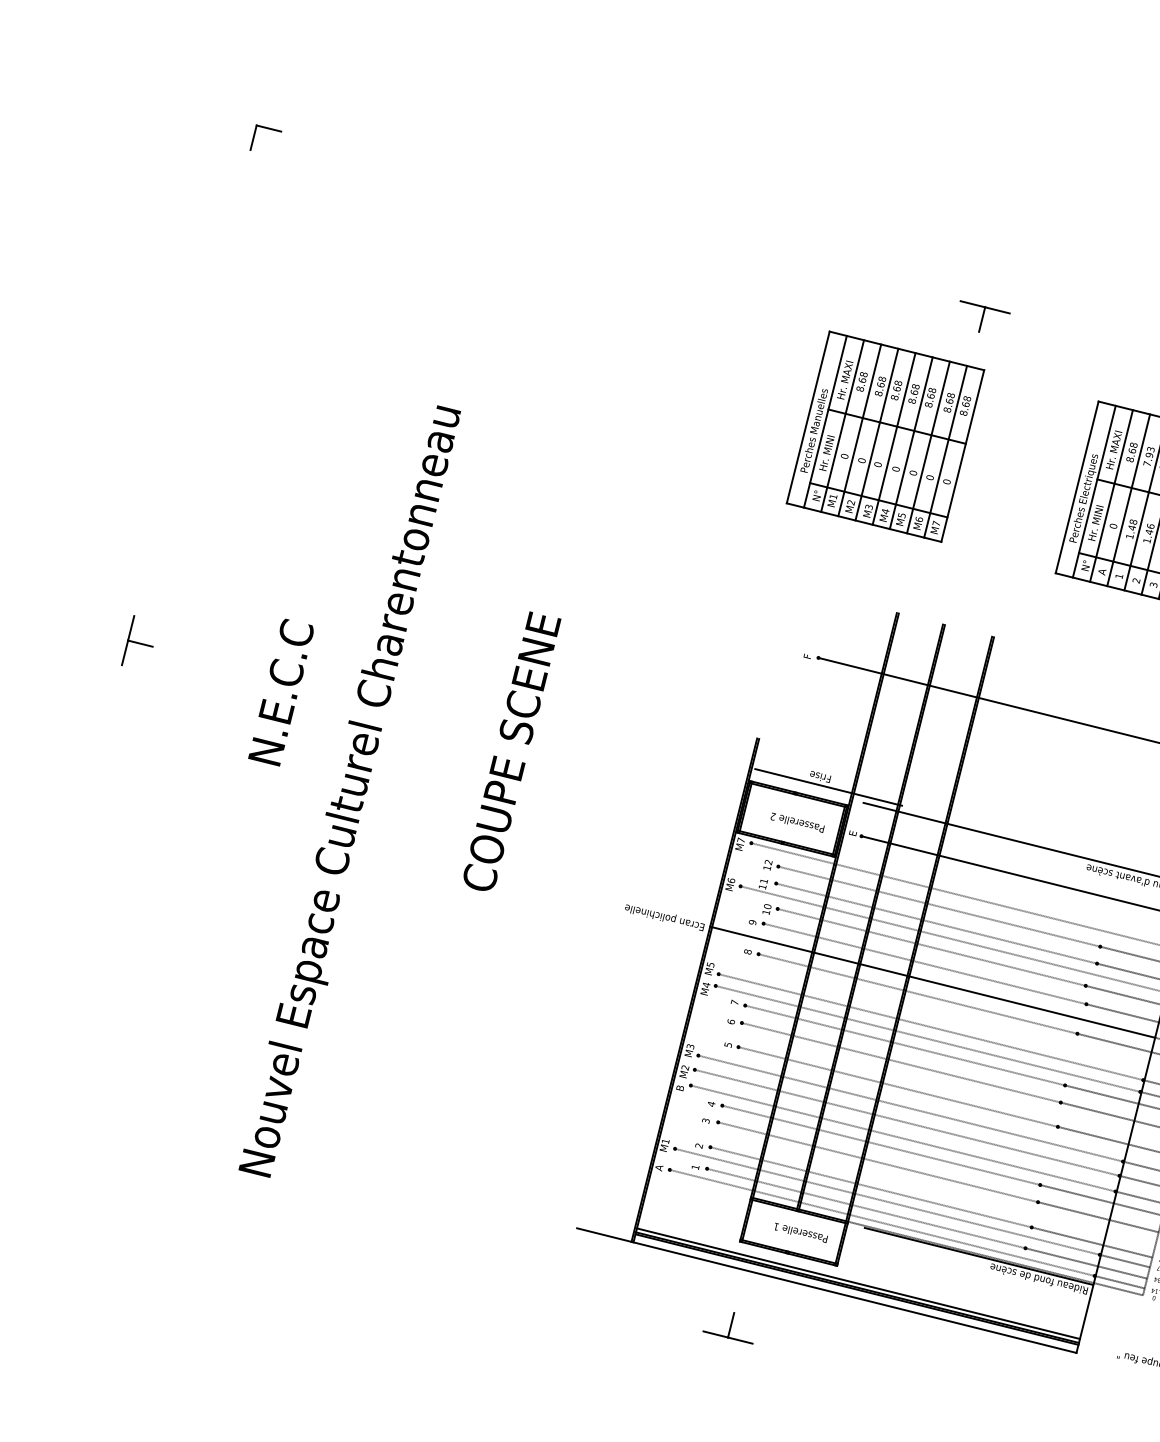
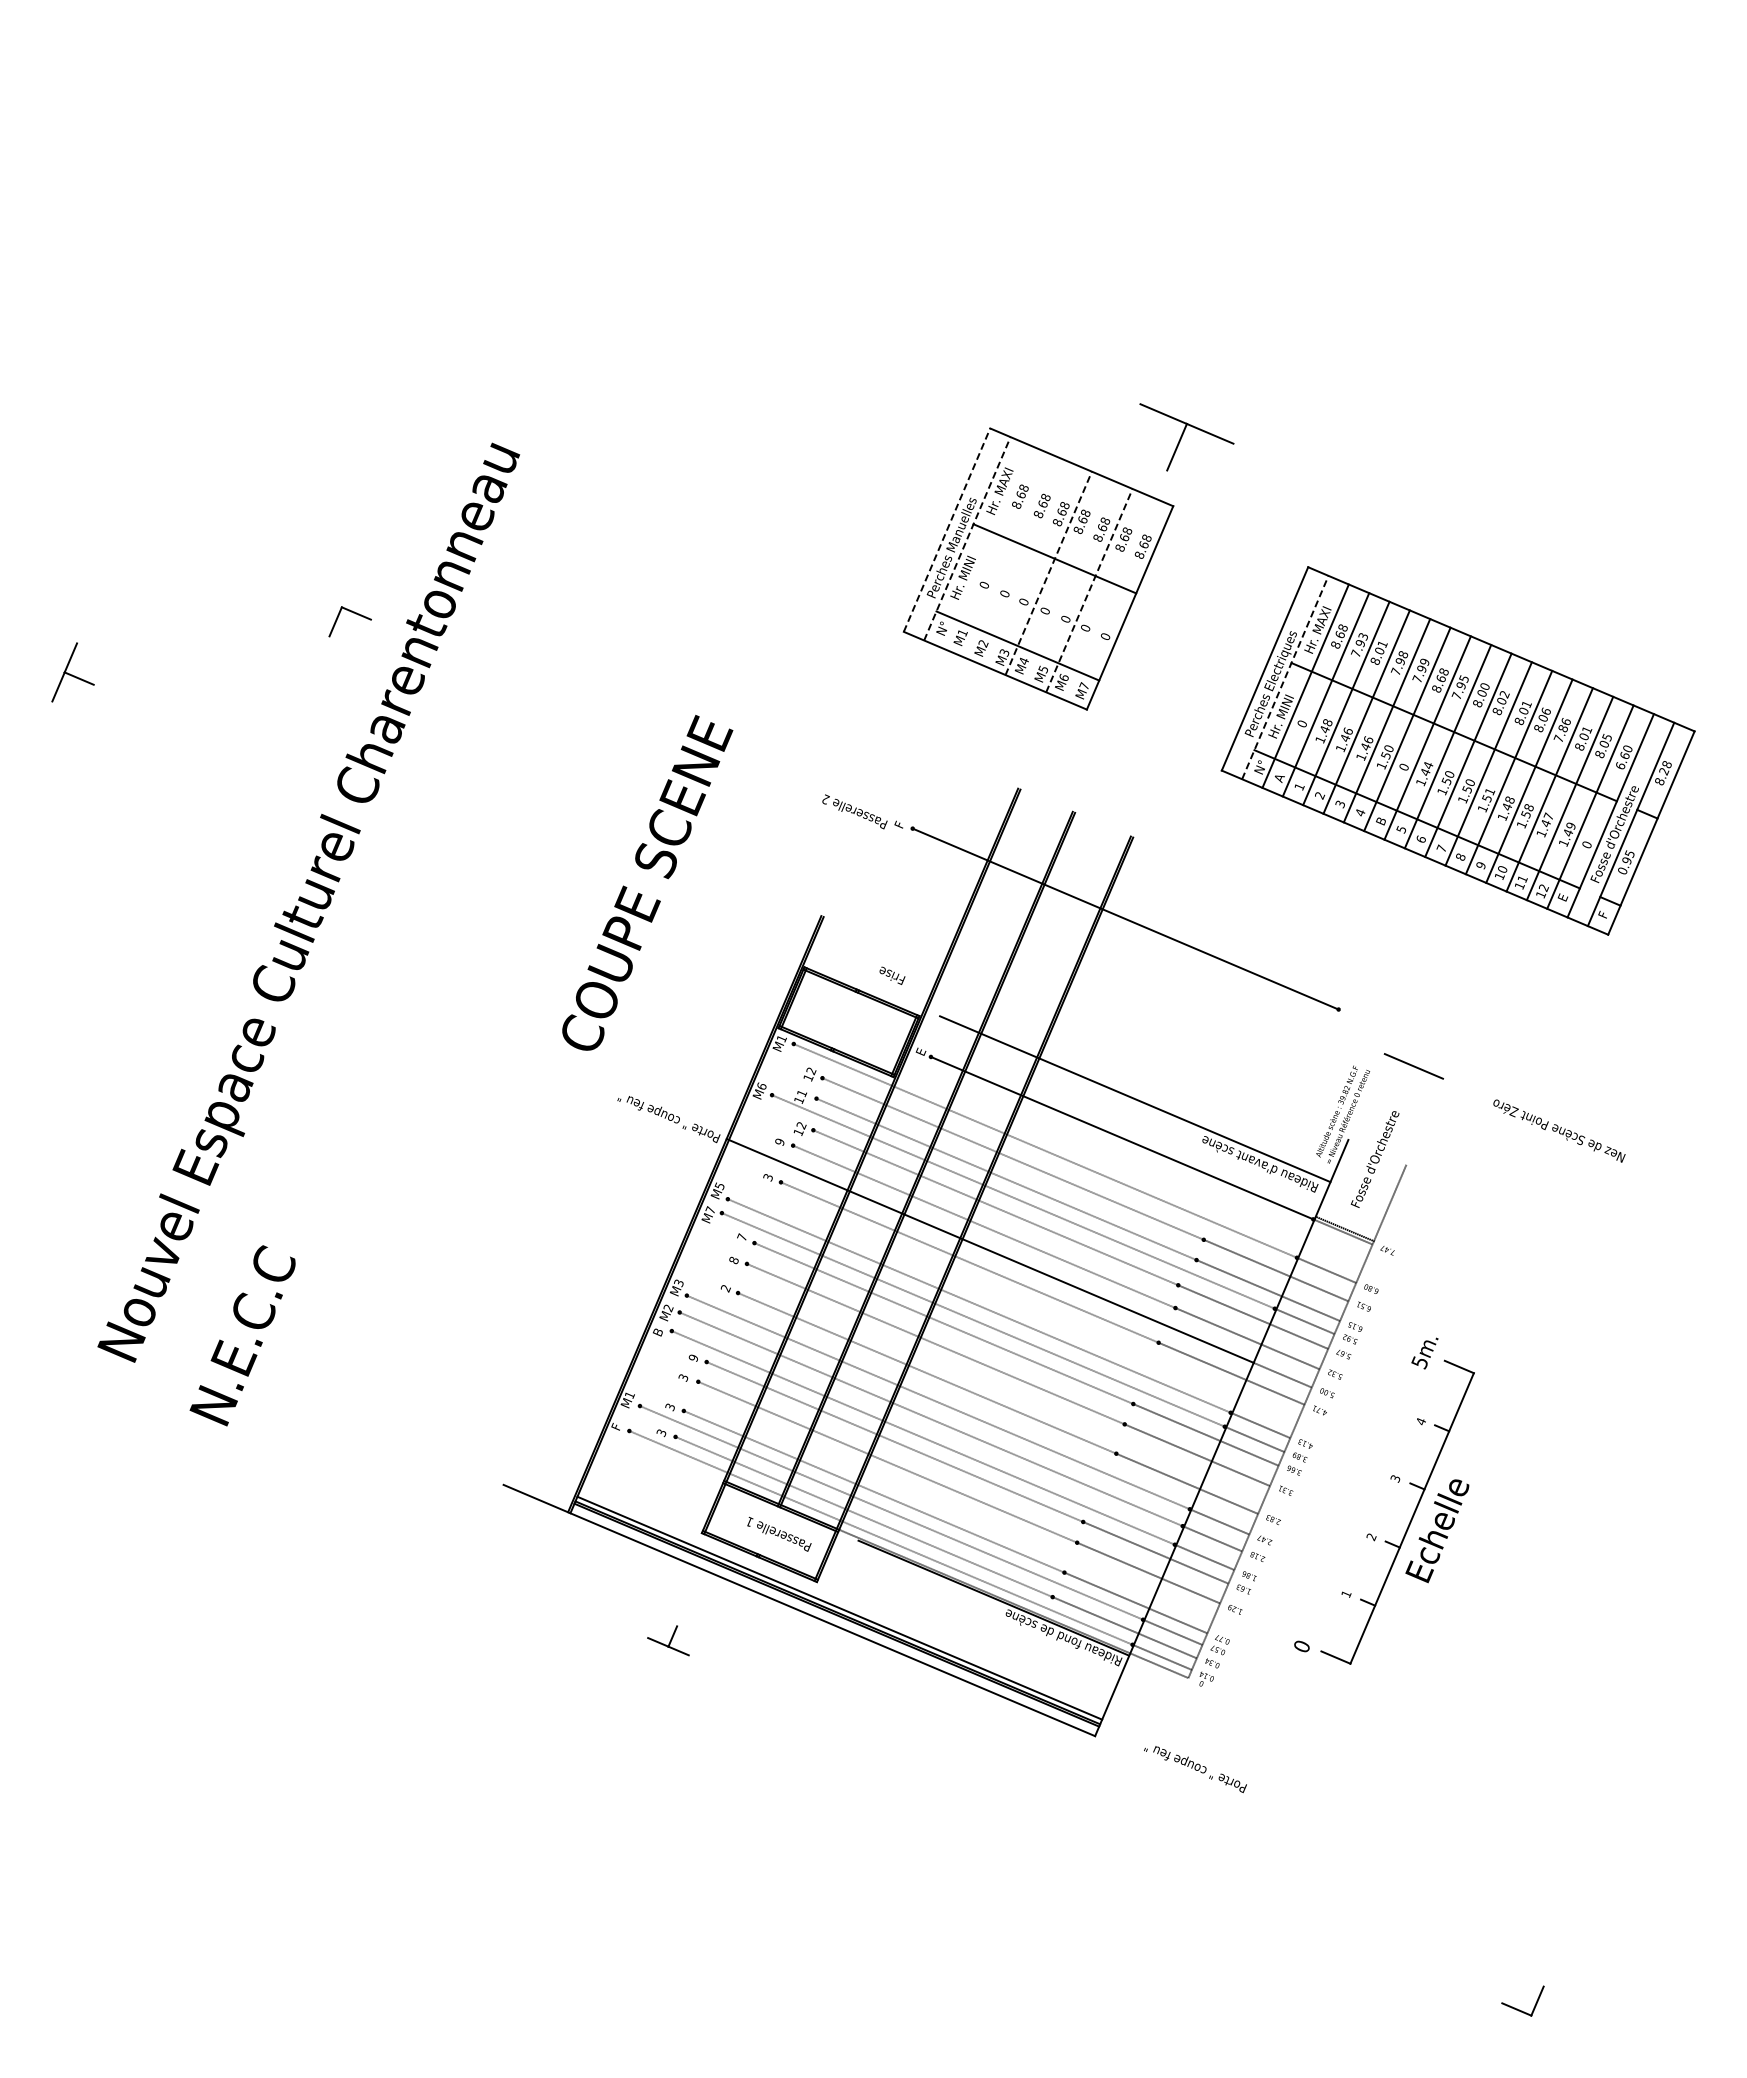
part: (266, 128) -> (353, 613), moved
part: (985, 313) -> (1186, 436), size x1.6
line: (808, 416) -> (947, 529), solid -> dashed
line: (825, 421) -> (967, 538), solid -> dashed
line: (842, 426) -> (987, 547), removed
line: (859, 429) -> (1007, 555), removed
line: (876, 434) -> (1028, 564), removed
line: (893, 438) -> (1048, 572), solid -> dashed
line: (910, 442) -> (1068, 581), removed
line: (928, 447) -> (1089, 590), solid -> dashed
line: (945, 451) -> (1109, 598), removed
line: (1094, 491) -> (1285, 677), solid -> dashed
text: (280, 692) -> (242, 1335), moved
text: (512, 750) -> (647, 882), moved
line: (828, 787) -> (899, 990), removed
text: (797, 822) -> (854, 811), moved
text: (740, 840) -> (781, 1038), M7 -> M1
text: (767, 906) -> (801, 1125), 10 -> 12
text: (661, 917) -> (668, 1118), Ecran polichinelle -> Porte " coupe feu "
text: (747, 952) -> (767, 1177), 8 -> 3
text: (706, 984) -> (710, 1209), M4 -> M7
text: (730, 1021) -> (733, 1260), 6 -> 8
text: (727, 1044) -> (725, 1287), 5 -> 2
text: (711, 1103) -> (693, 1357), 4 -> 9
text: (699, 1146) -> (670, 1407), 2 -> 3
text: (659, 1167) -> (616, 1426), A -> F
text: (695, 1167) -> (661, 1433), 1 -> 3
part: (727, 1330) -> (668, 1640), size x0.7

